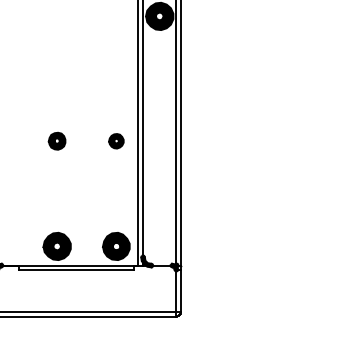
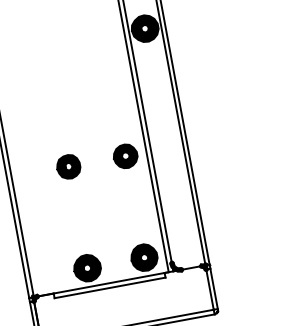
part: (56, 141) -> (68, 167), size x1.43
part: (116, 141) -> (125, 156), size x1.67

